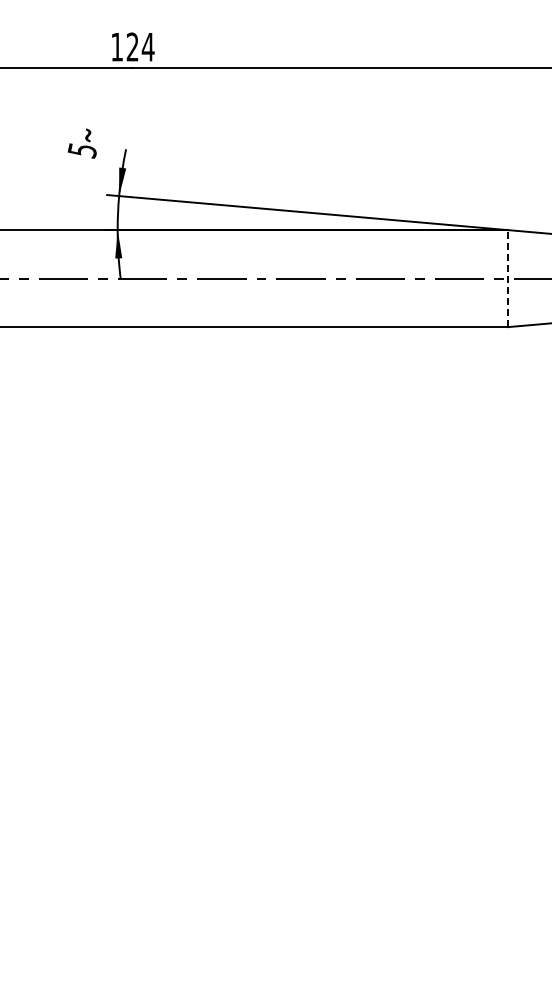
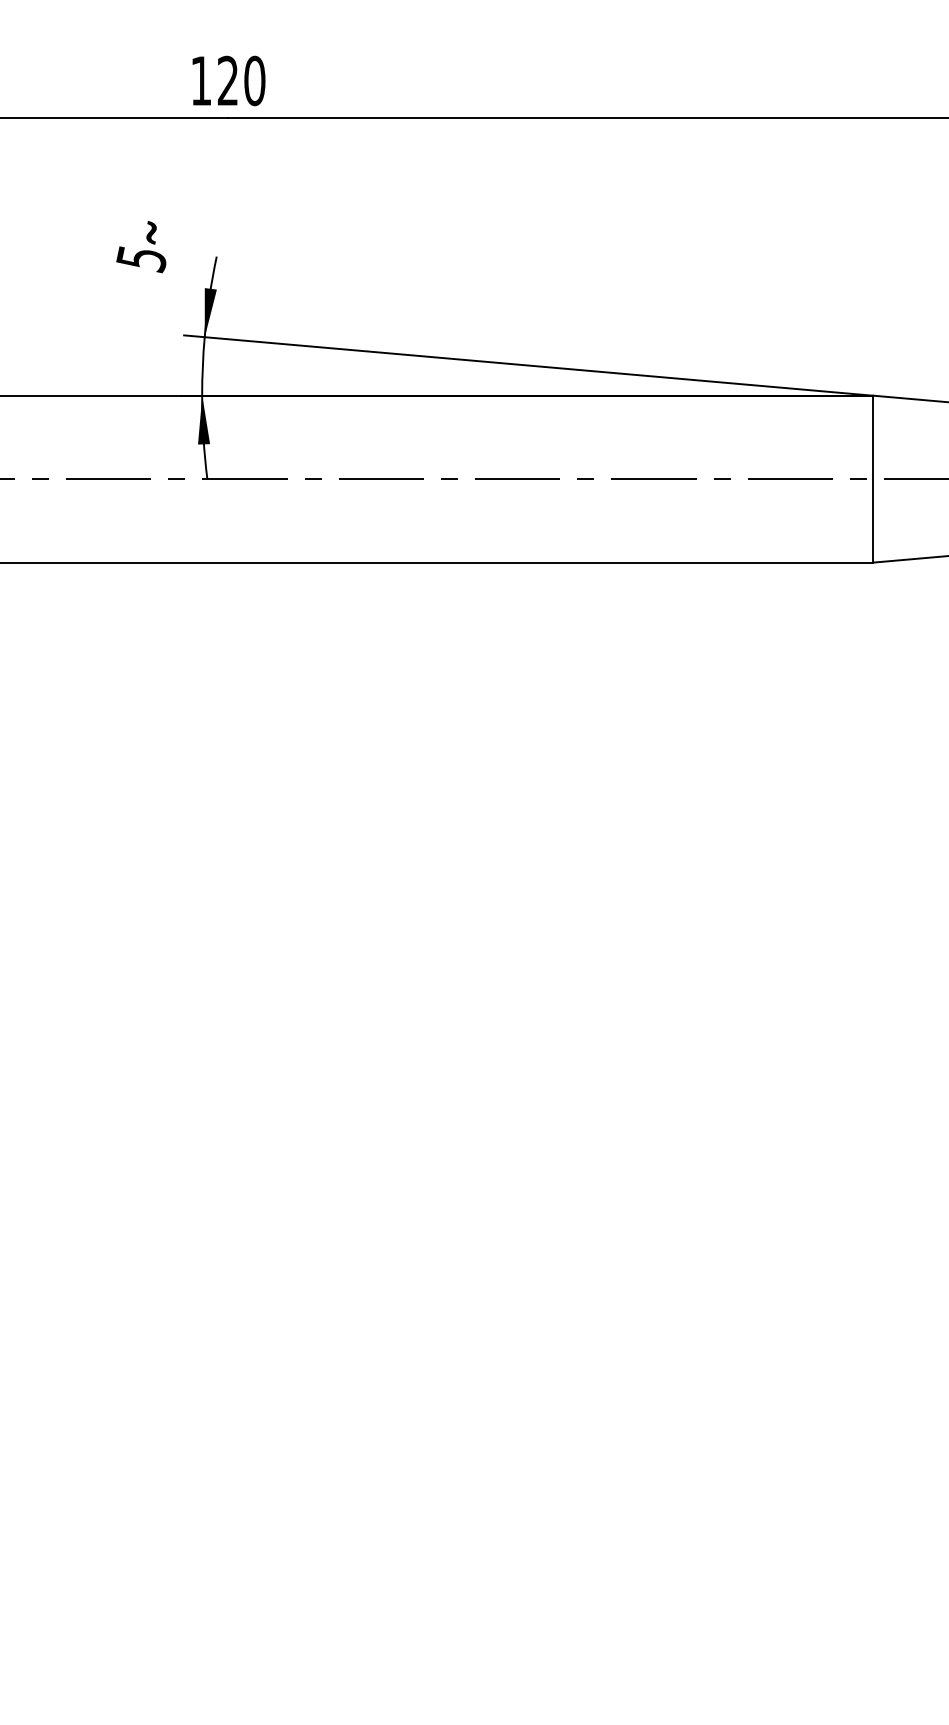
text: (147, 46) -> (253, 79), 124 -> 120
line: (507, 278) -> (872, 478), dashed -> solid

